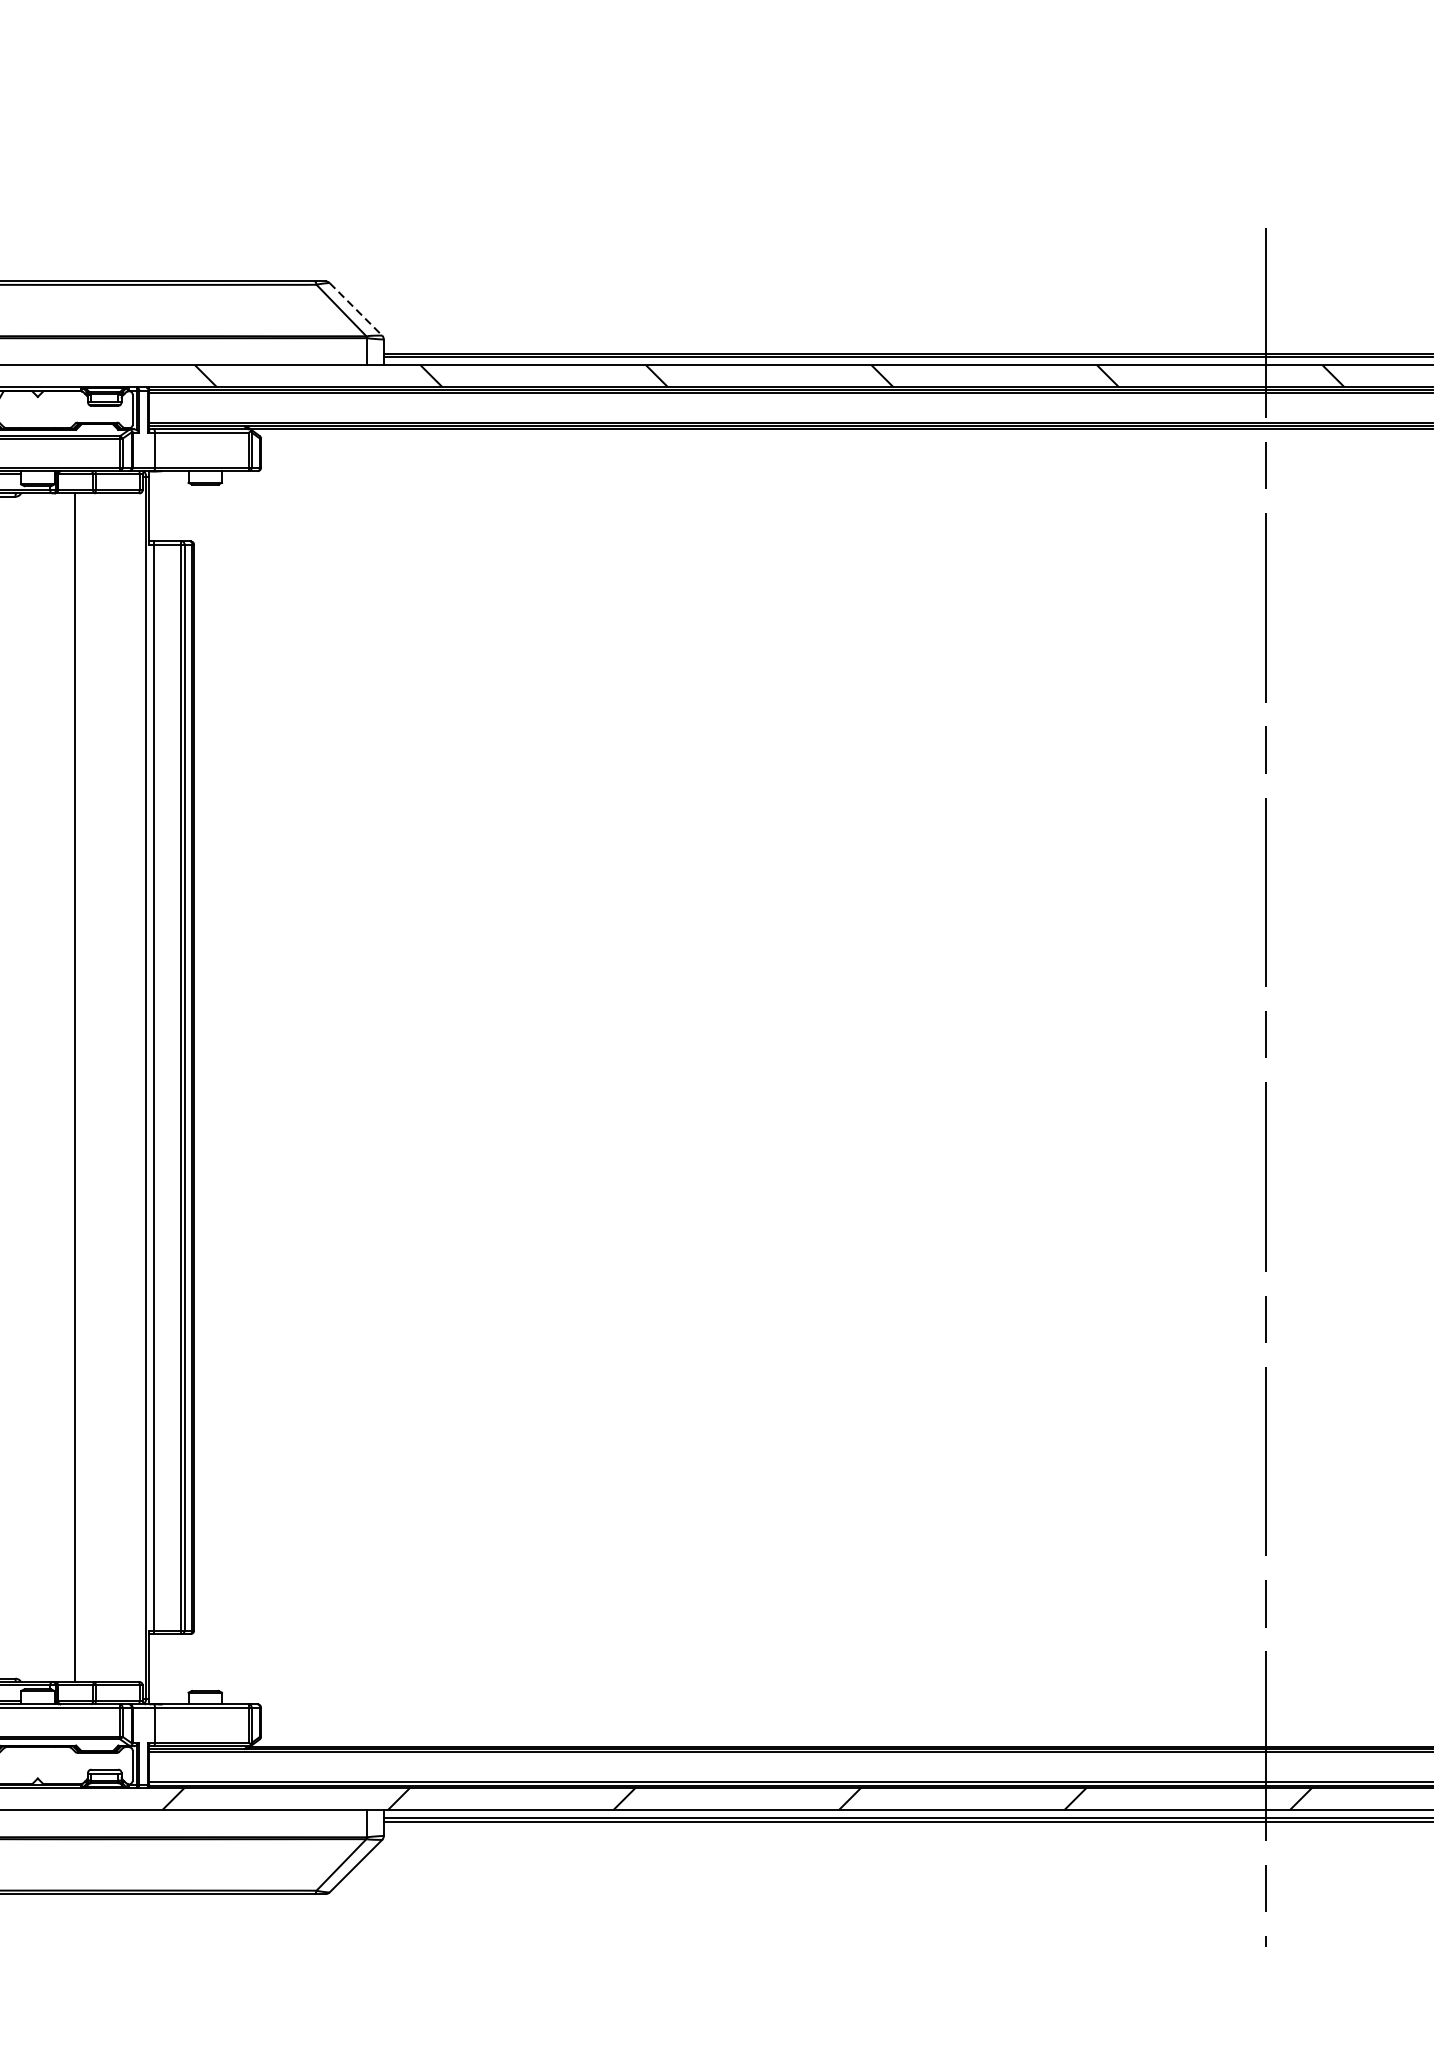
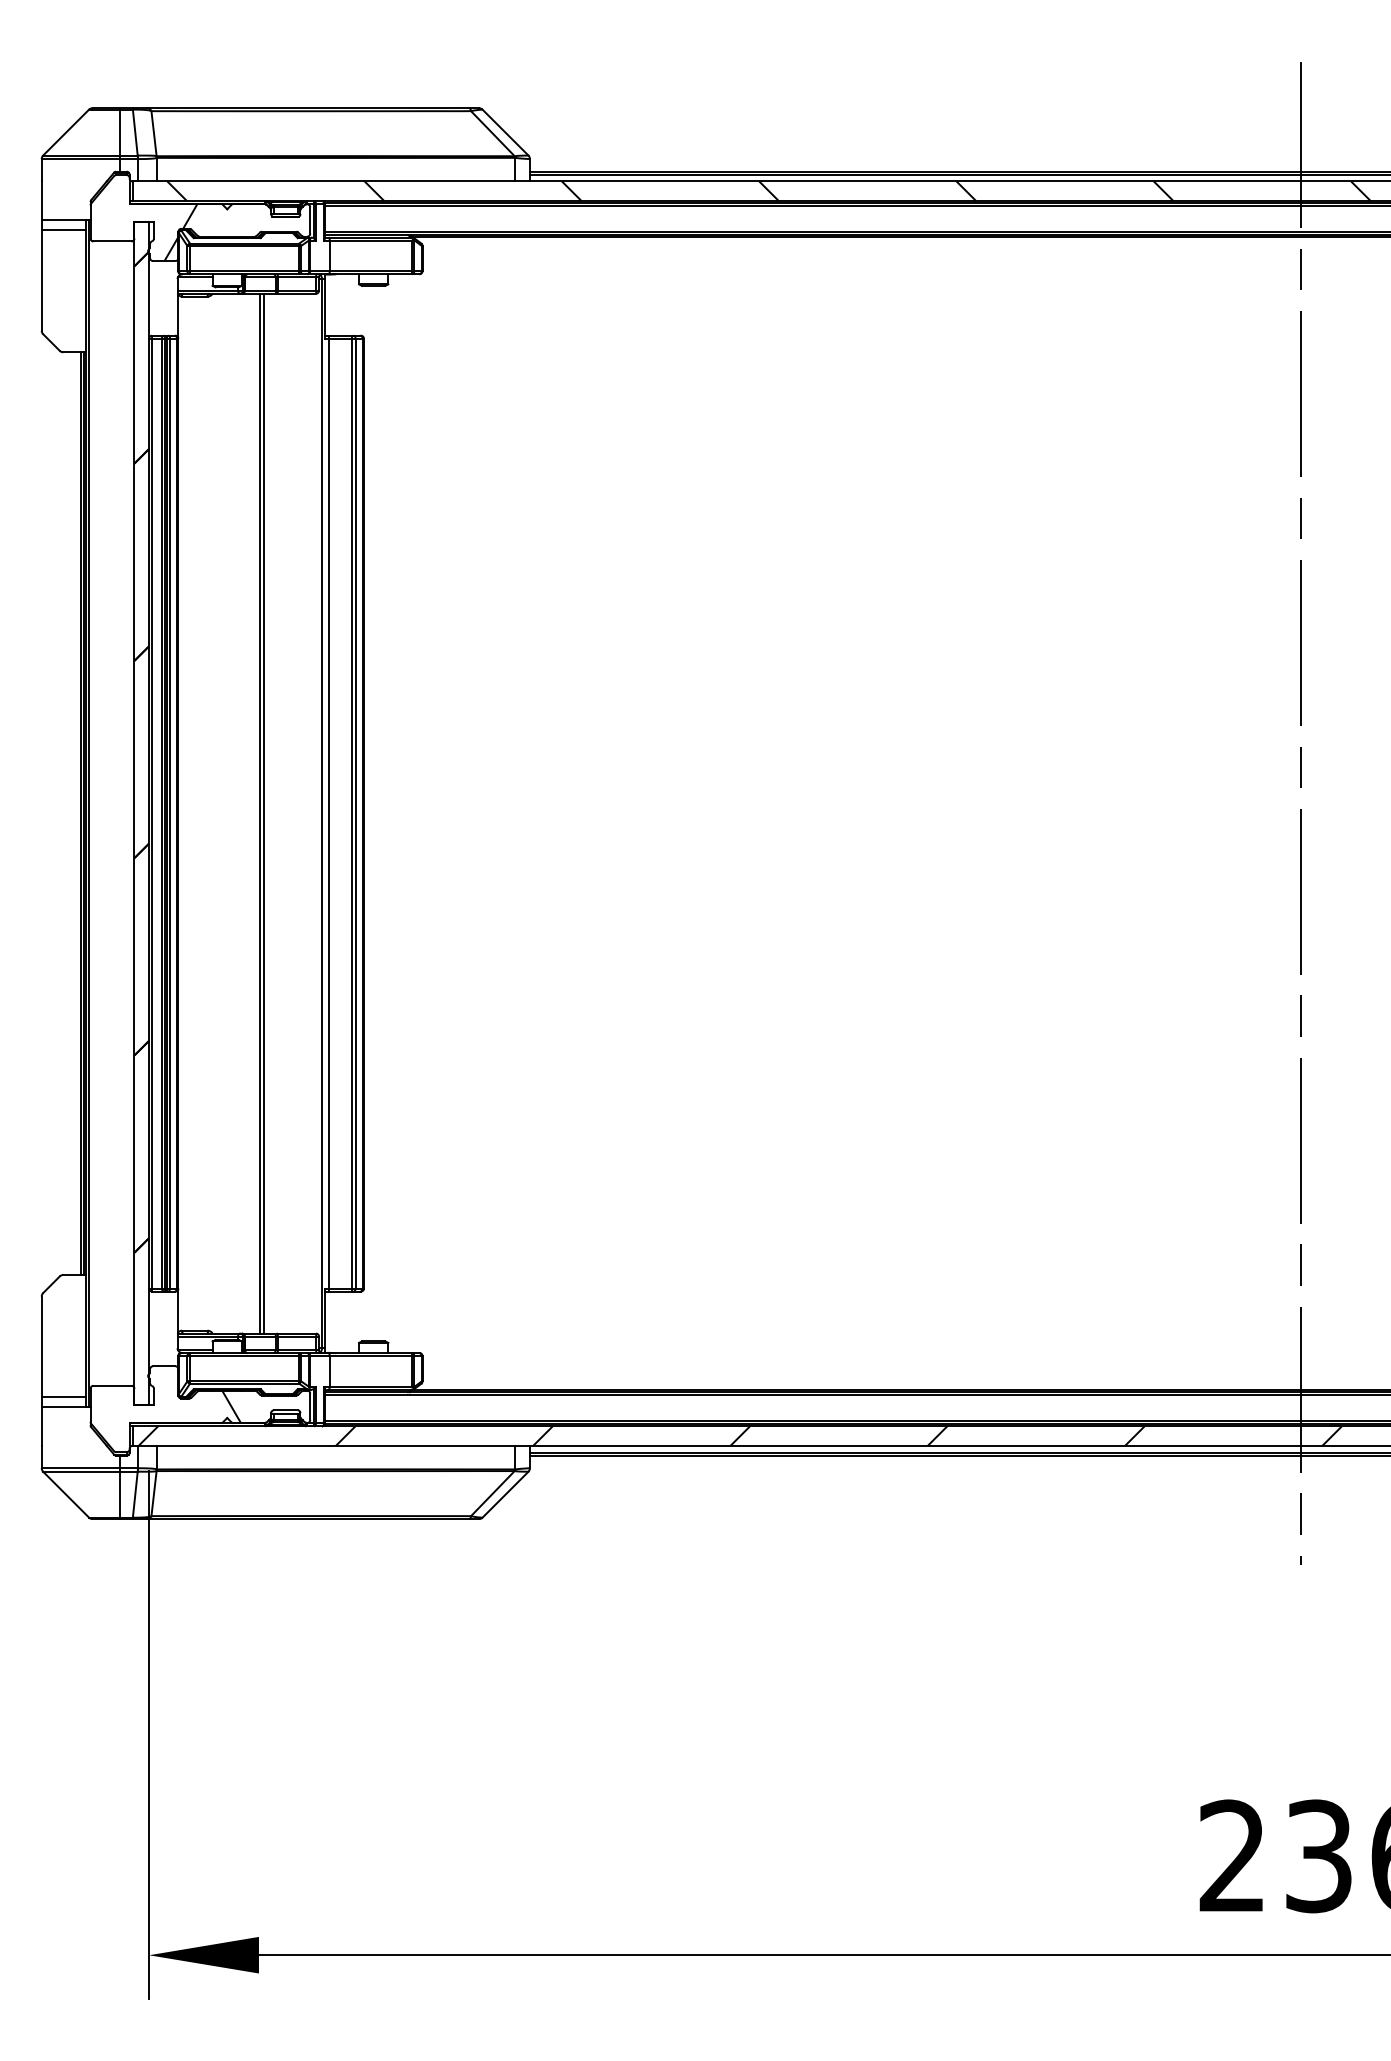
line: (355, 309) -> (505, 132), dashed -> solid
line: (79, 1087) -> (263, 813), added
hatch: (42, 1765) -> (231, 1406), added

